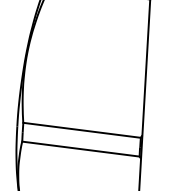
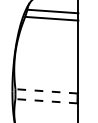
line: (81, 130) -> (46, 91), solid -> dashed
line: (80, 149) -> (46, 101), solid -> dashed

